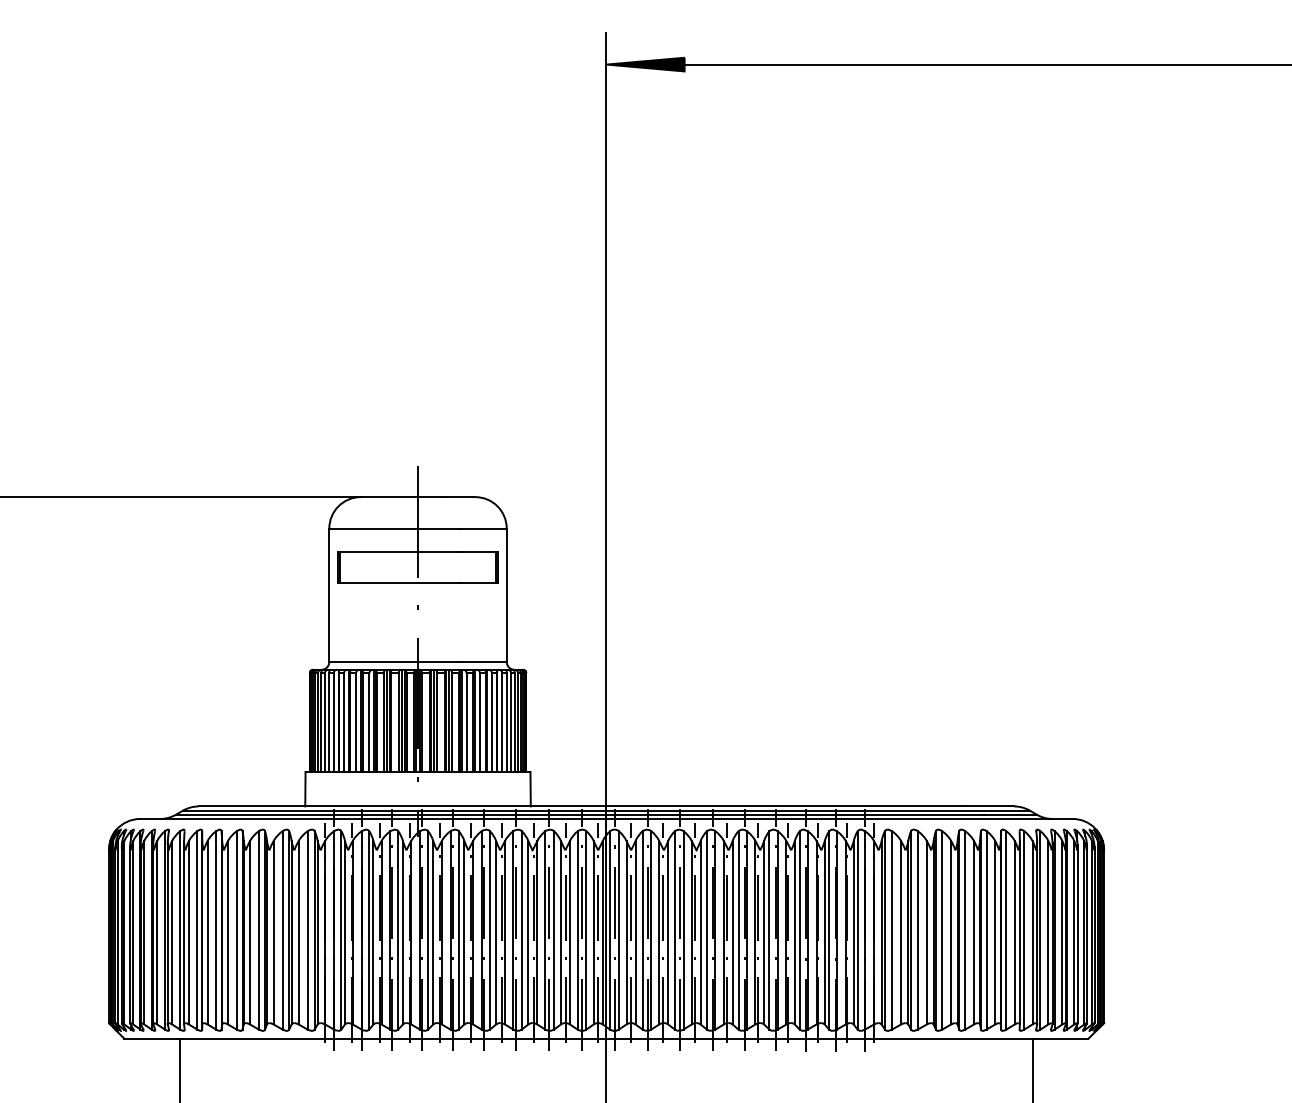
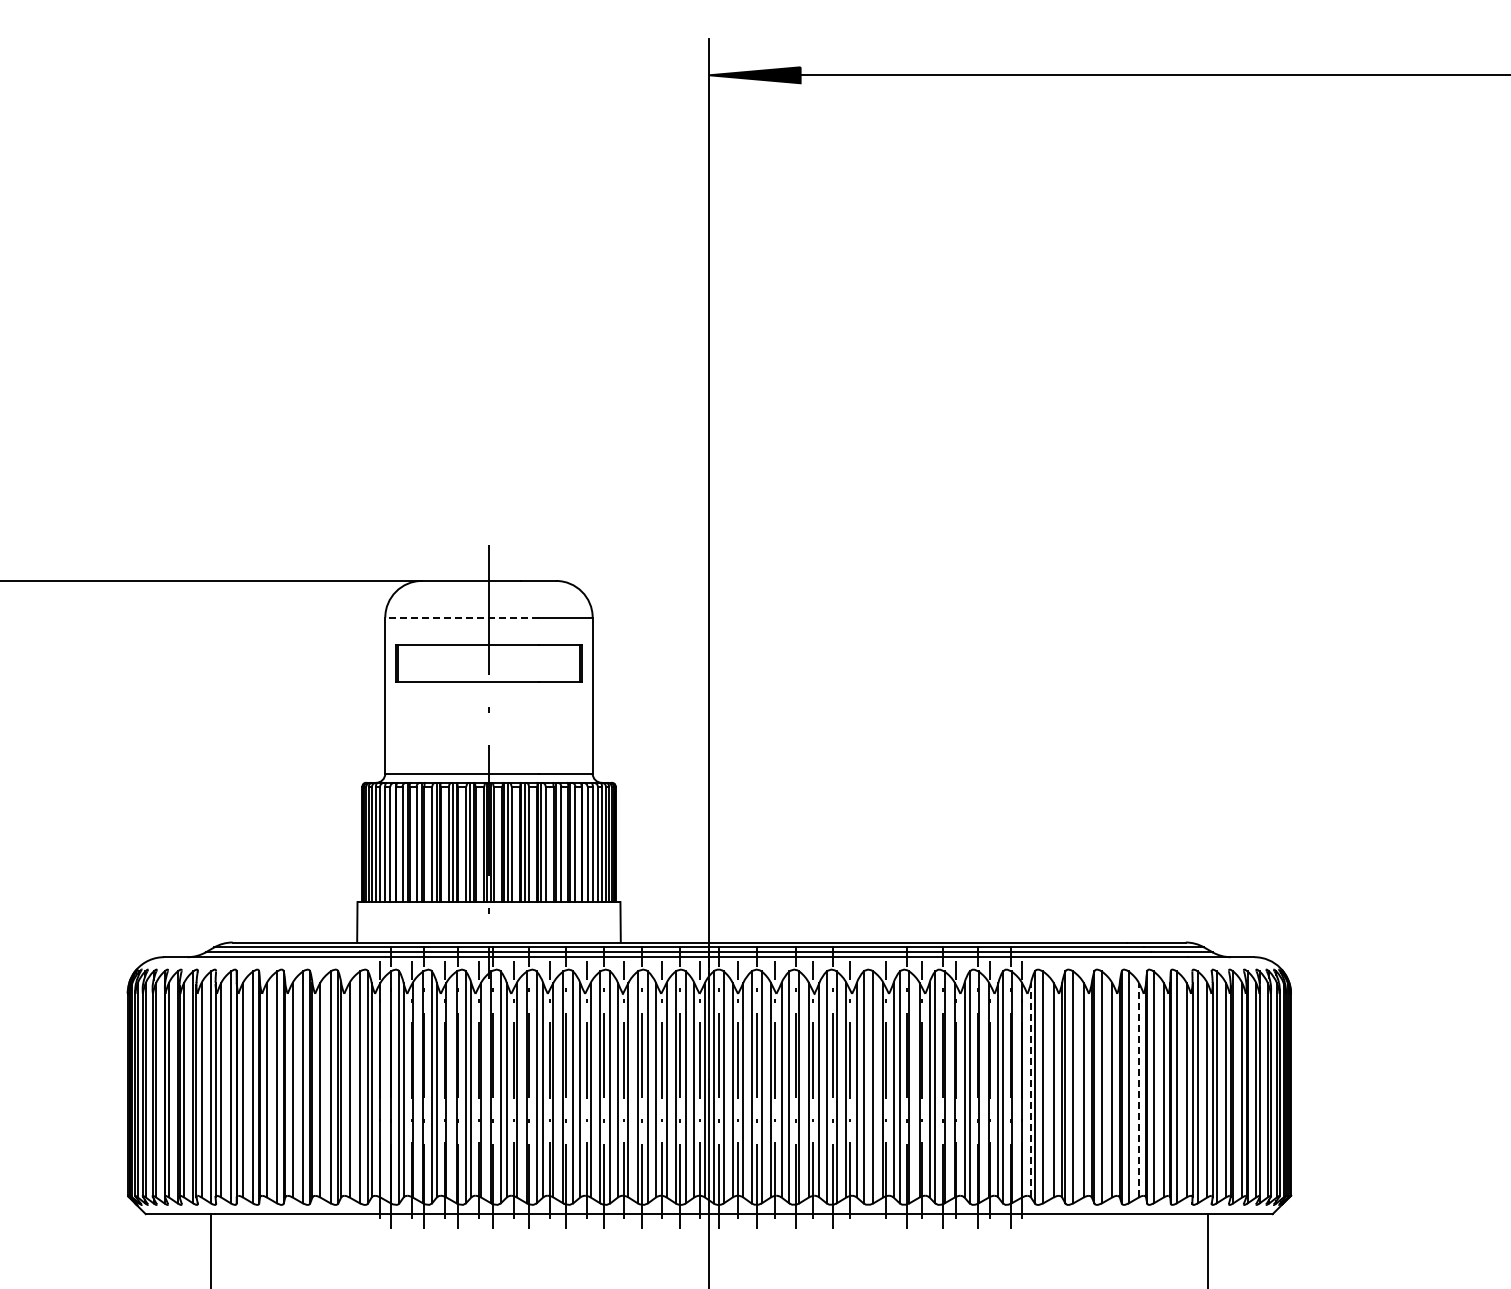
line: (394, 528) -> (461, 617), solid -> dashed
line: (744, 929) -> (870, 1086), removed
line: (881, 932) -> (1030, 1089), solid -> dashed
line: (973, 932) -> (1138, 1089), solid -> dashed

